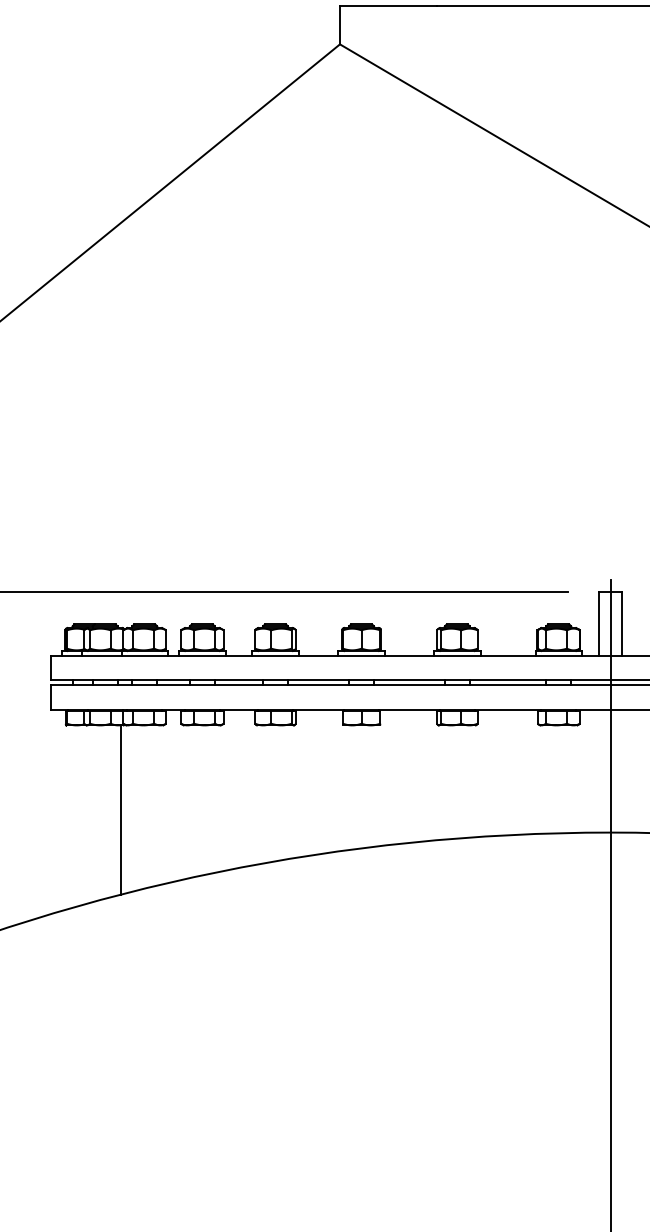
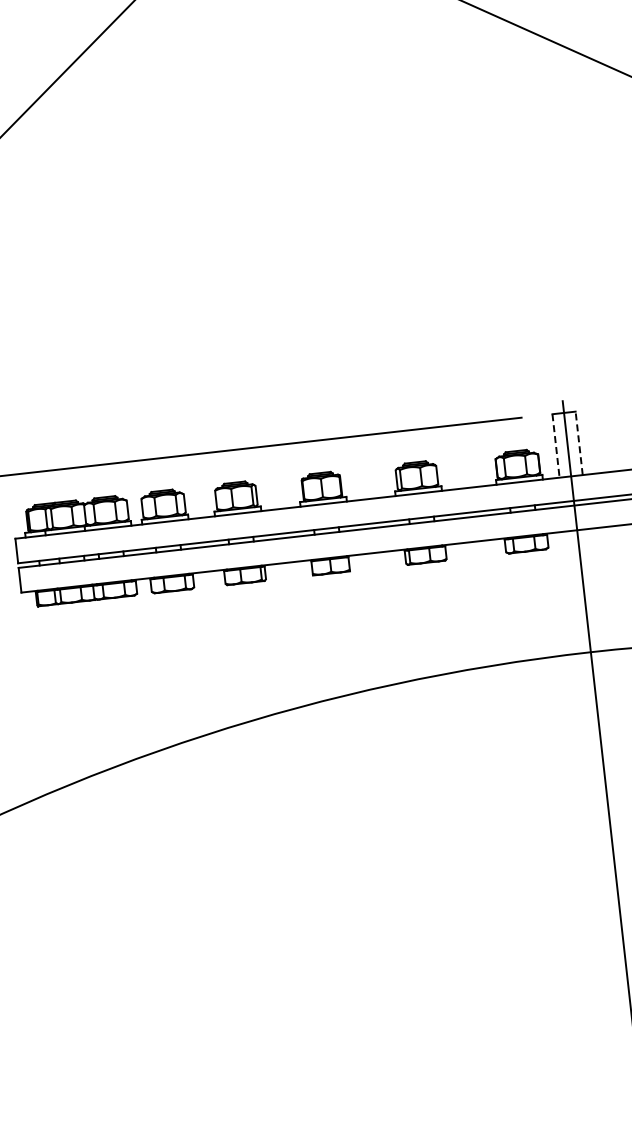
line: (598, 623) -> (555, 445), solid -> dashed
line: (622, 623) -> (579, 443), solid -> dashed
line: (121, 809) -> (102, 683), removed

